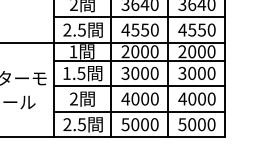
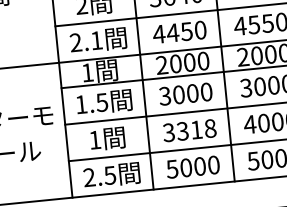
text: (81, 29) -> (95, 39), 2.5 -> 2.1
text: (135, 29) -> (172, 32), 4550 -> 4450
text: (73, 98) -> (94, 139), 2 -> 1
text: (139, 98) -> (188, 129), 4000 -> 3318

